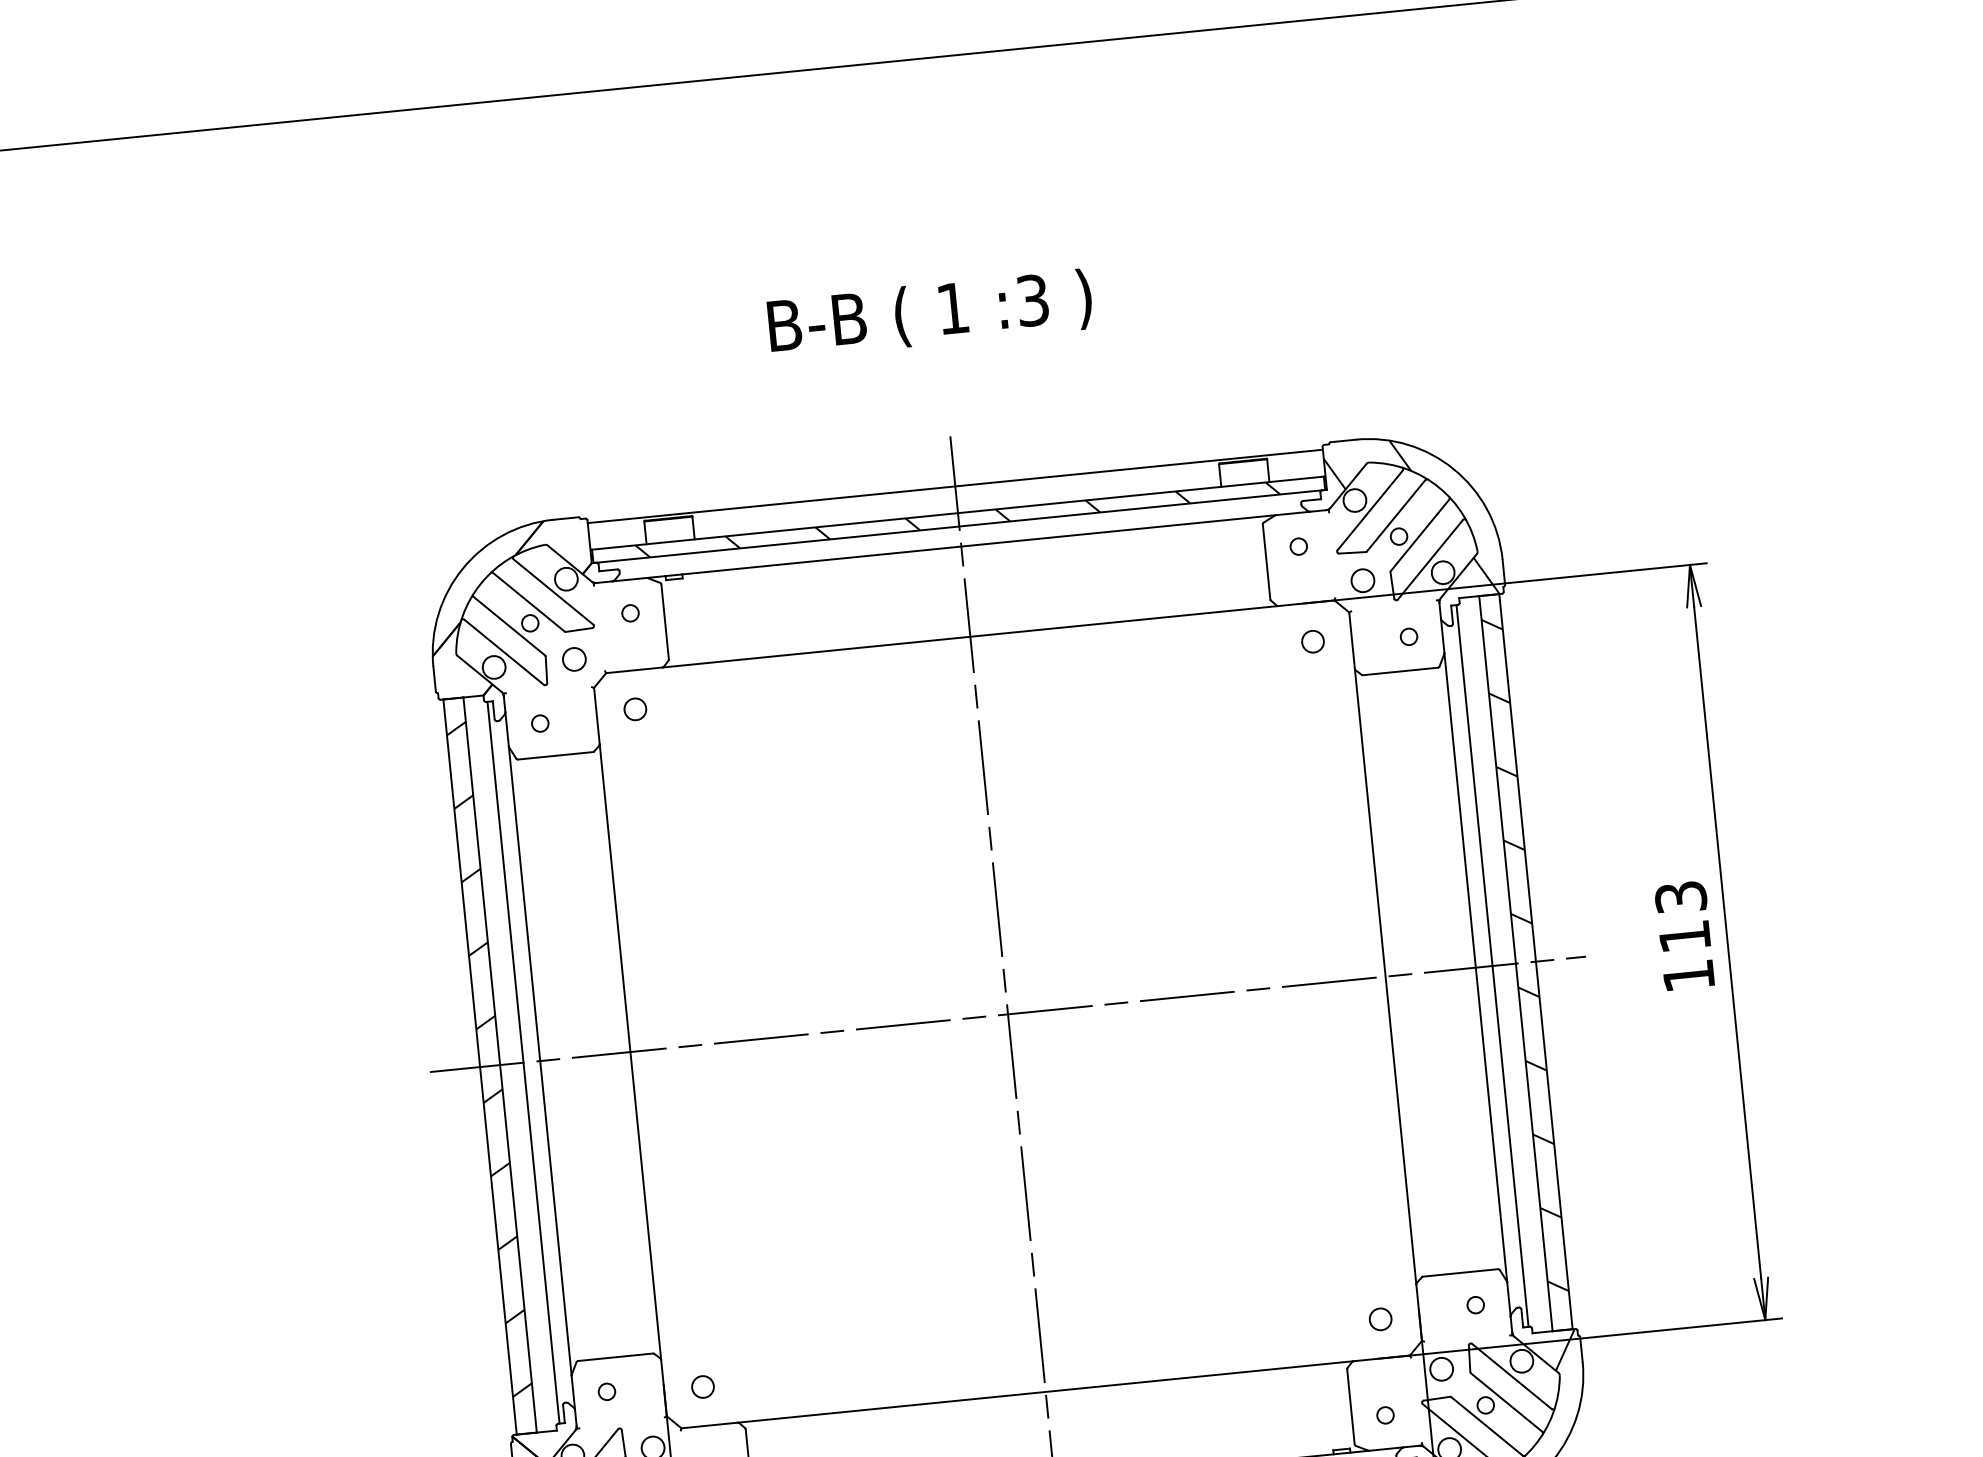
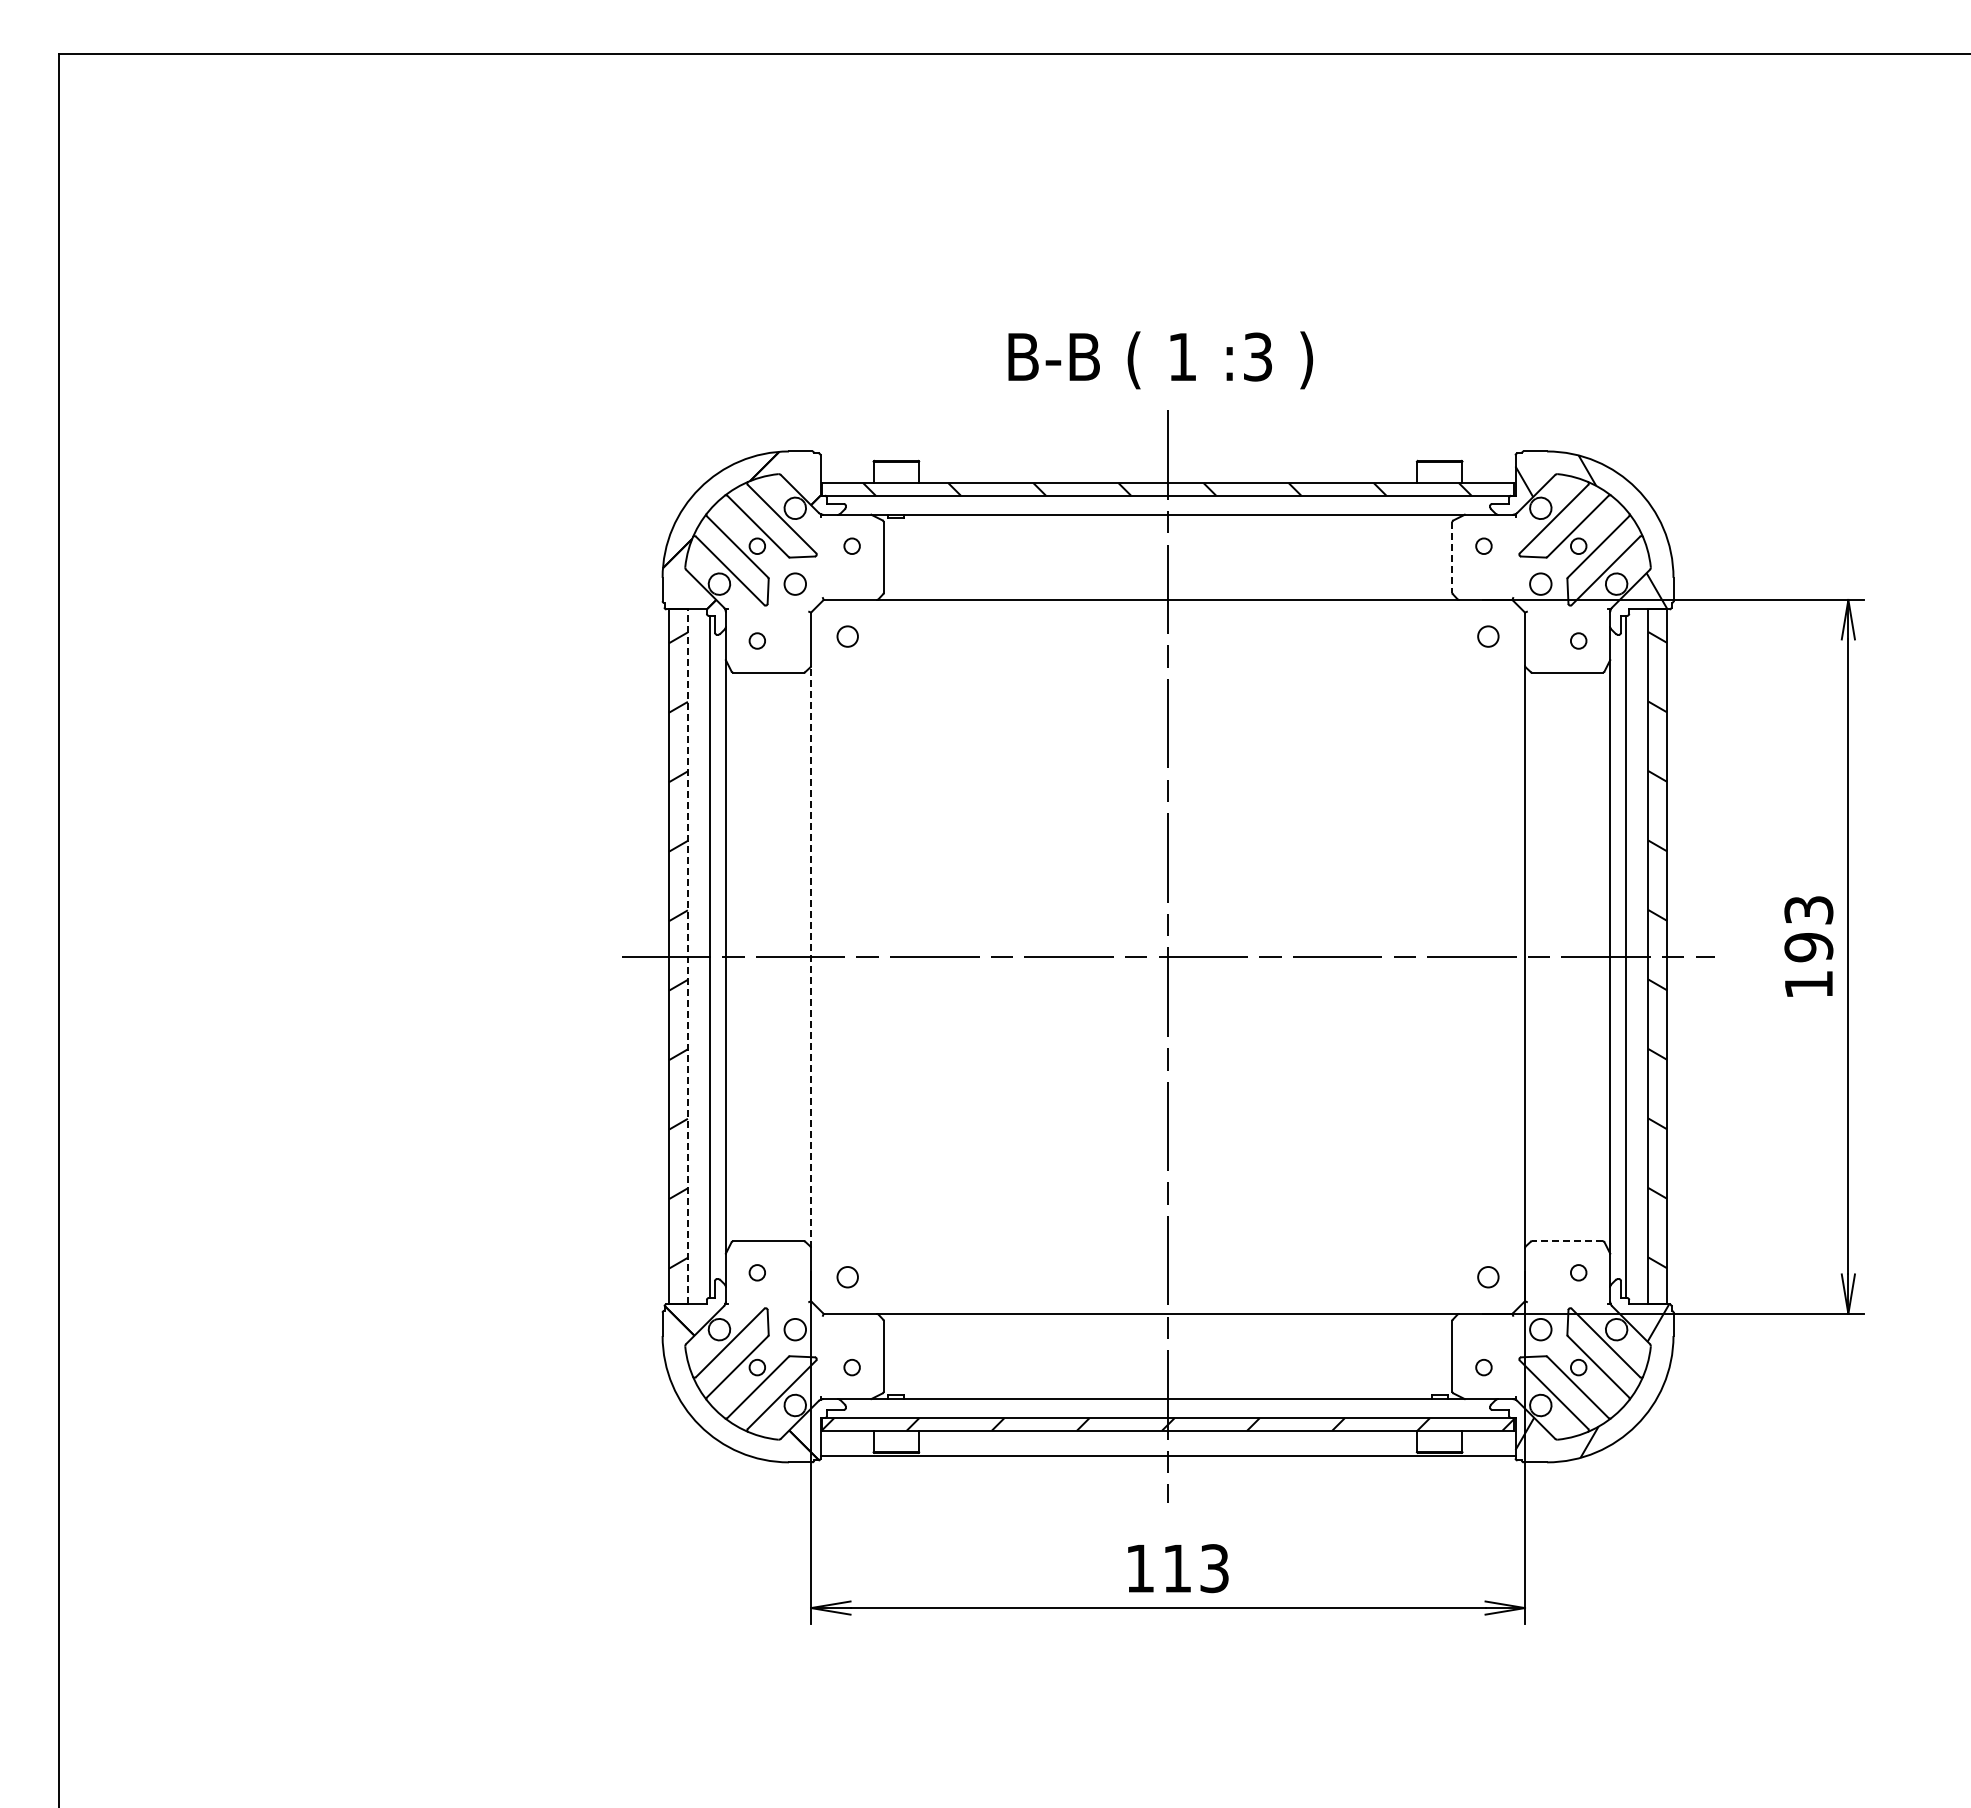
text: (930, 314) -> (1160, 360), moved
line: (954, 486) -> (1167, 457), removed
line: (1266, 562) -> (1452, 558), solid -> dashed
text: (1684, 936) -> (1808, 947), 113 -> 193
line: (630, 1051) -> (811, 956), solid -> dashed
line: (499, 1064) -> (687, 956), solid -> dashed
line: (1459, 1273) -> (1566, 1241), solid -> dashed

